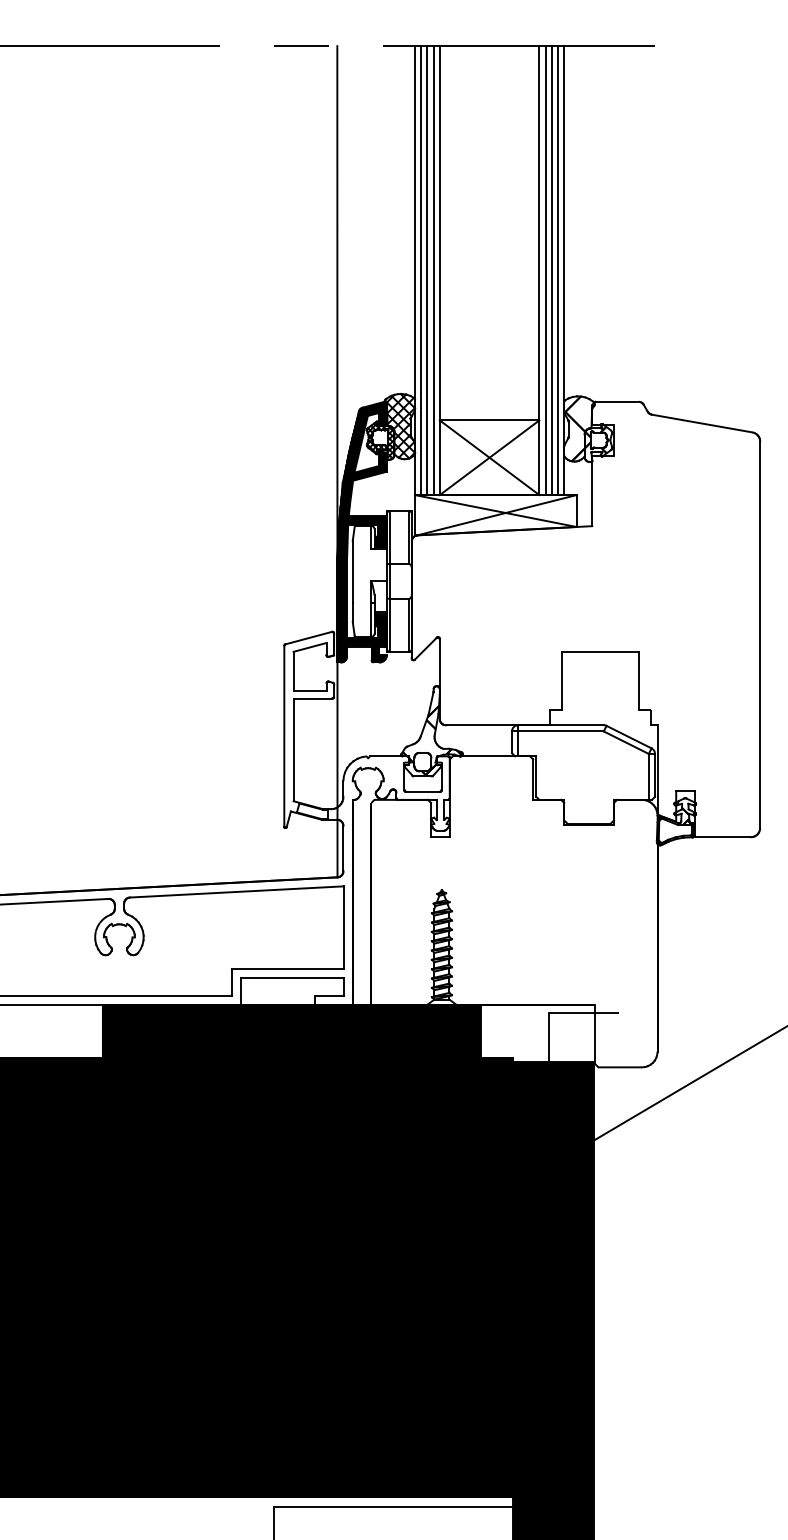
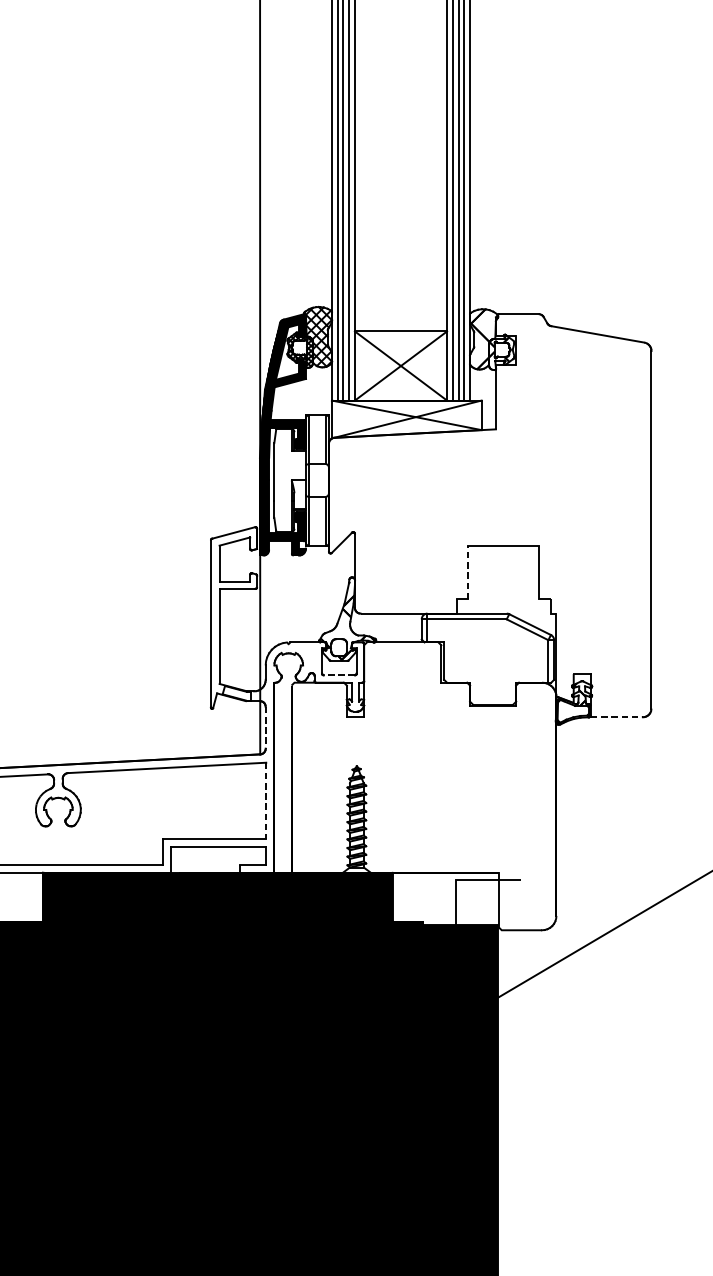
line: (562, 680) -> (468, 572), solid -> dashed
line: (423, 791) -> (339, 674), solid -> dashed
line: (722, 837) -> (616, 717), solid -> dashed
line: (343, 848) -> (265, 727), solid -> dashed
line: (344, 928) -> (266, 801), solid -> dashed

